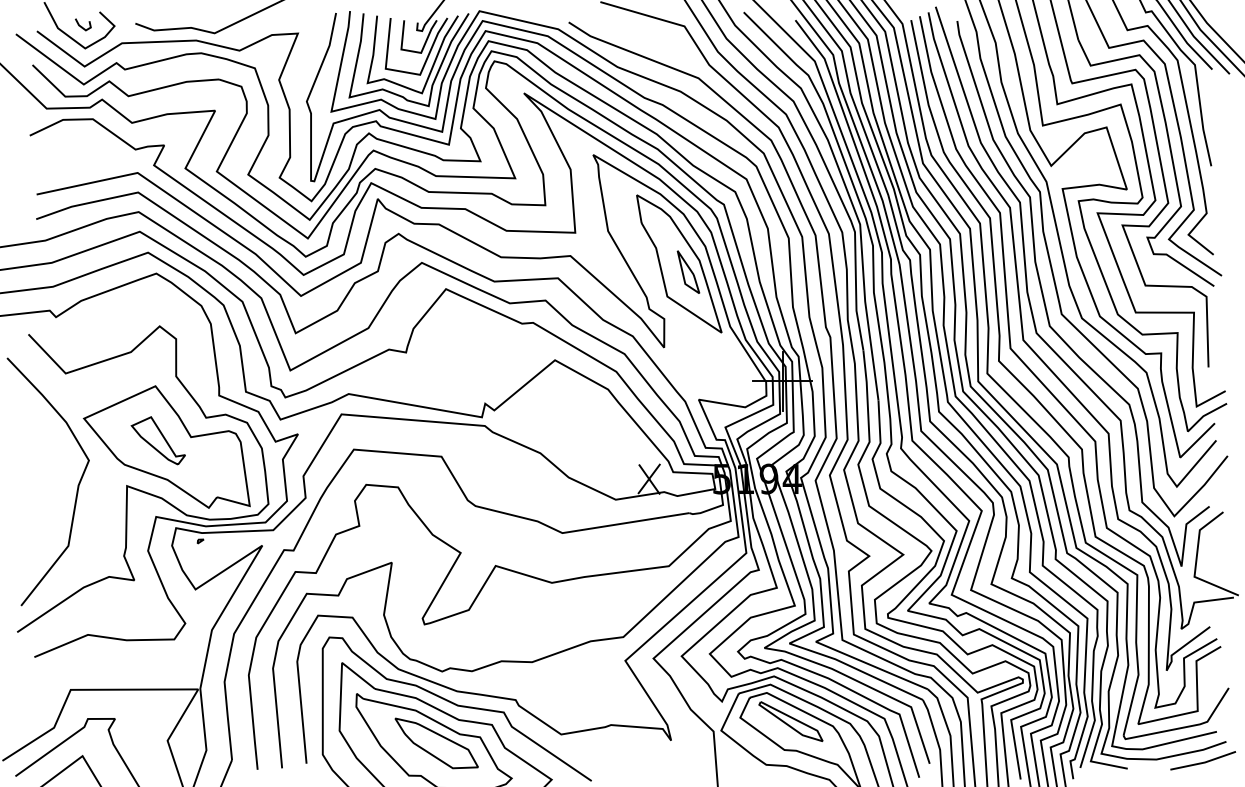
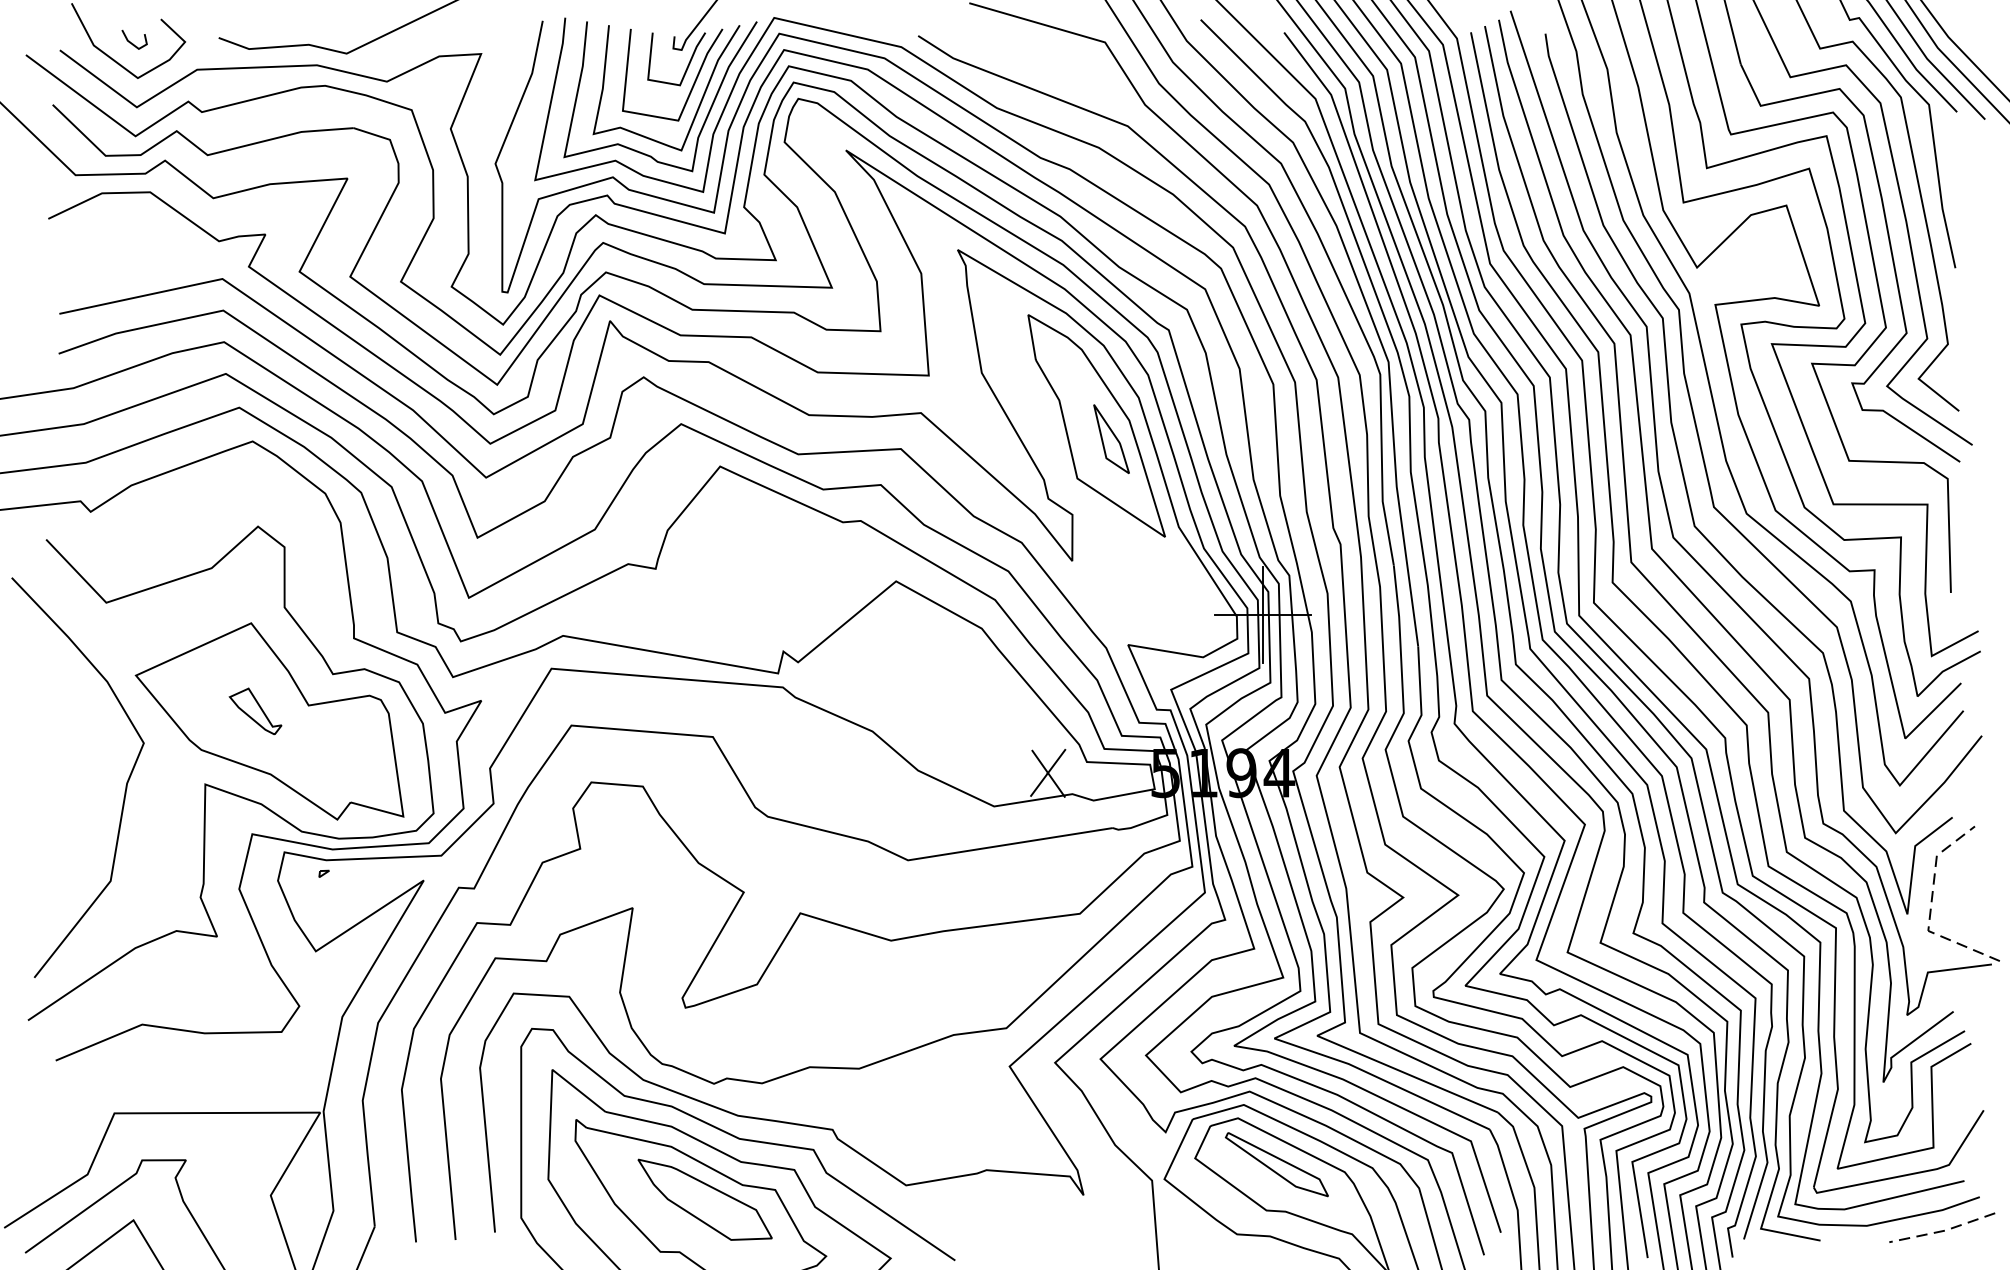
part: (157, 440) -> (254, 710), size x0.6
line: (1196, 562) -> (1931, 907), solid -> dashed
line: (1204, 762) -> (1944, 1230), solid -> dashed

